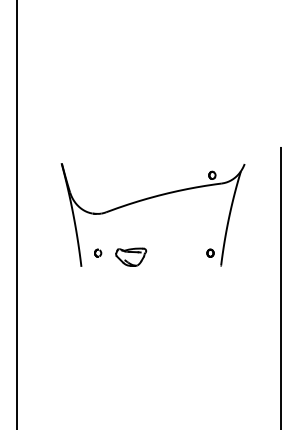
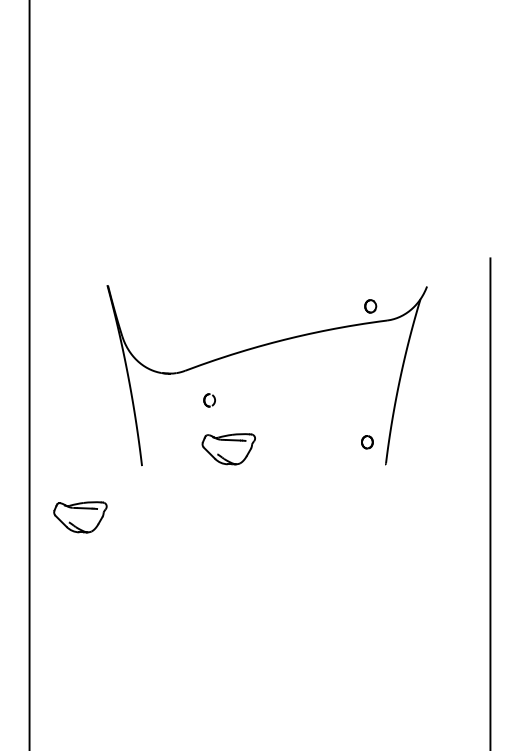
part: (98, 252) -> (210, 399), moved
part: (46, 295) -> (81, 516), added

